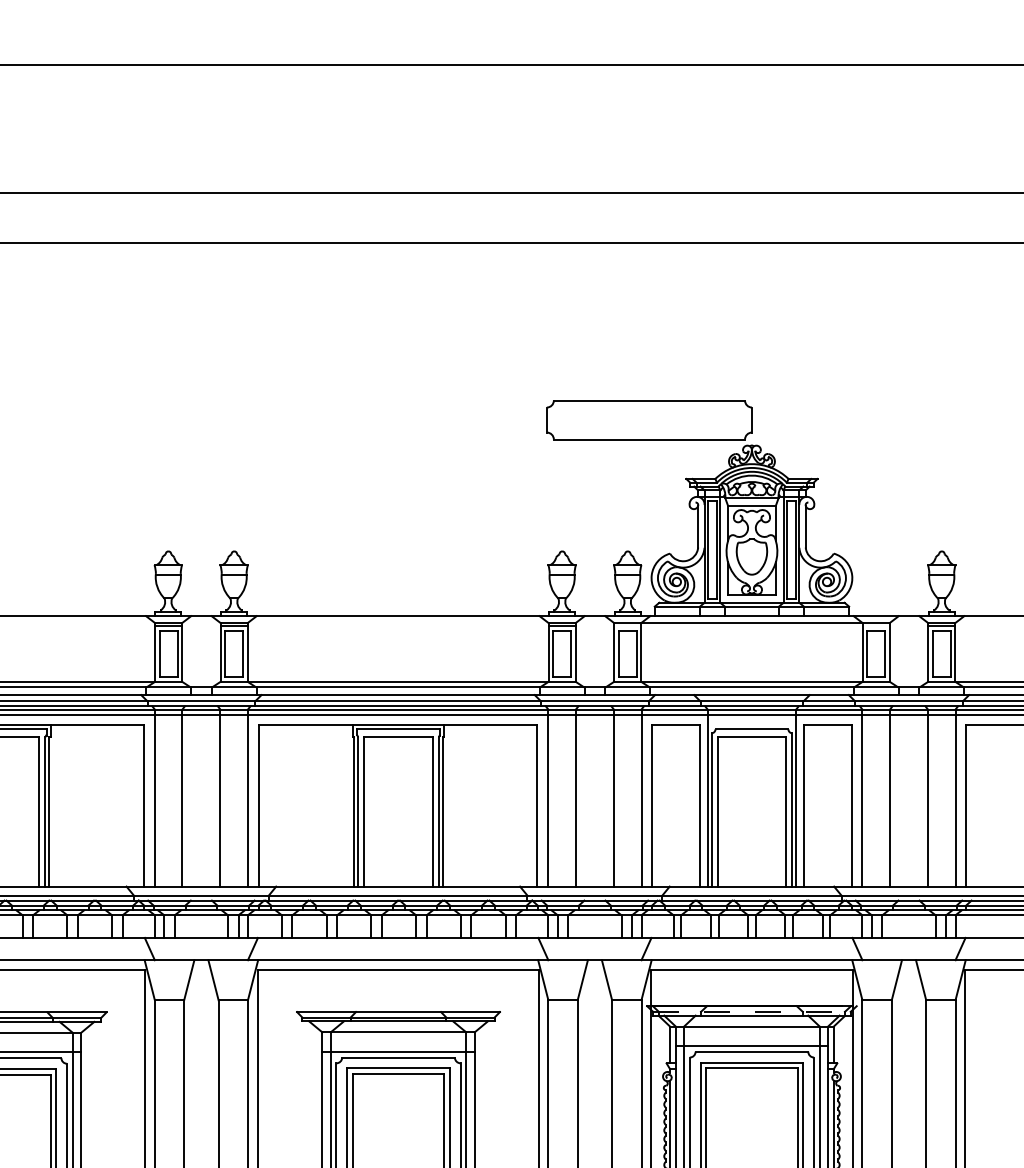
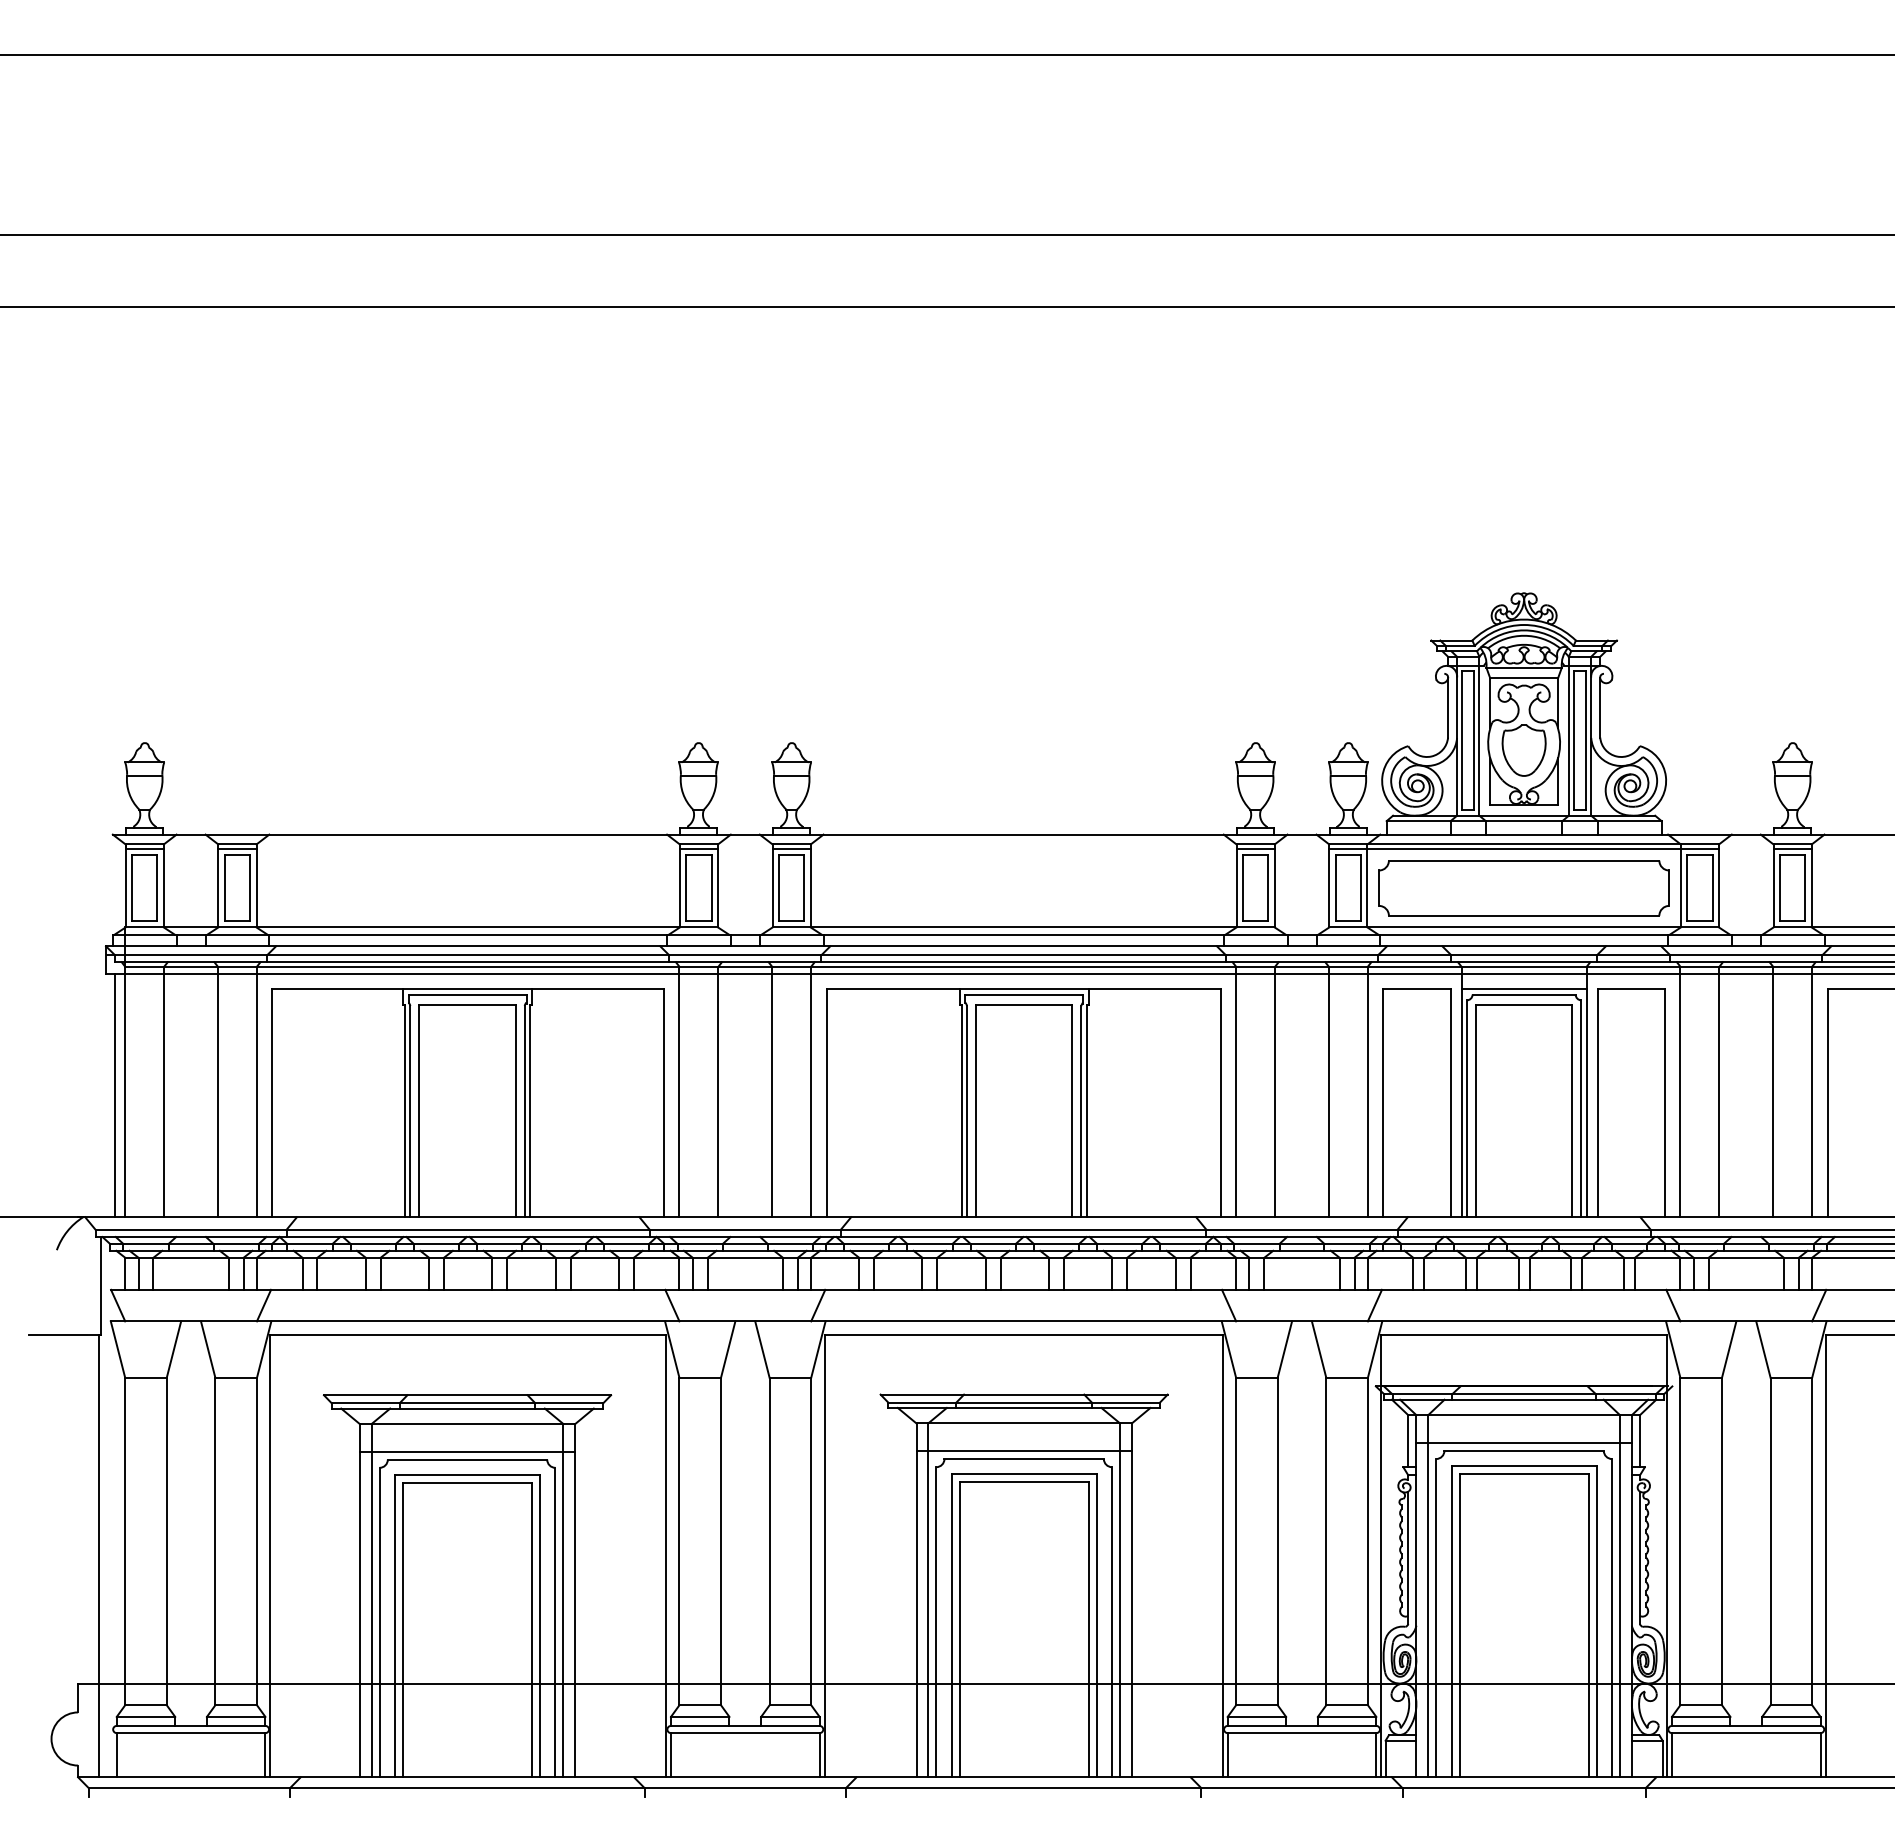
part: (649, 420) -> (1523, 888), moved
line: (751, 625) -> (1523, 848), added
line: (751, 725) -> (1523, 989), added
line: (752, 1011) -> (1524, 1394), dashed -> solid

